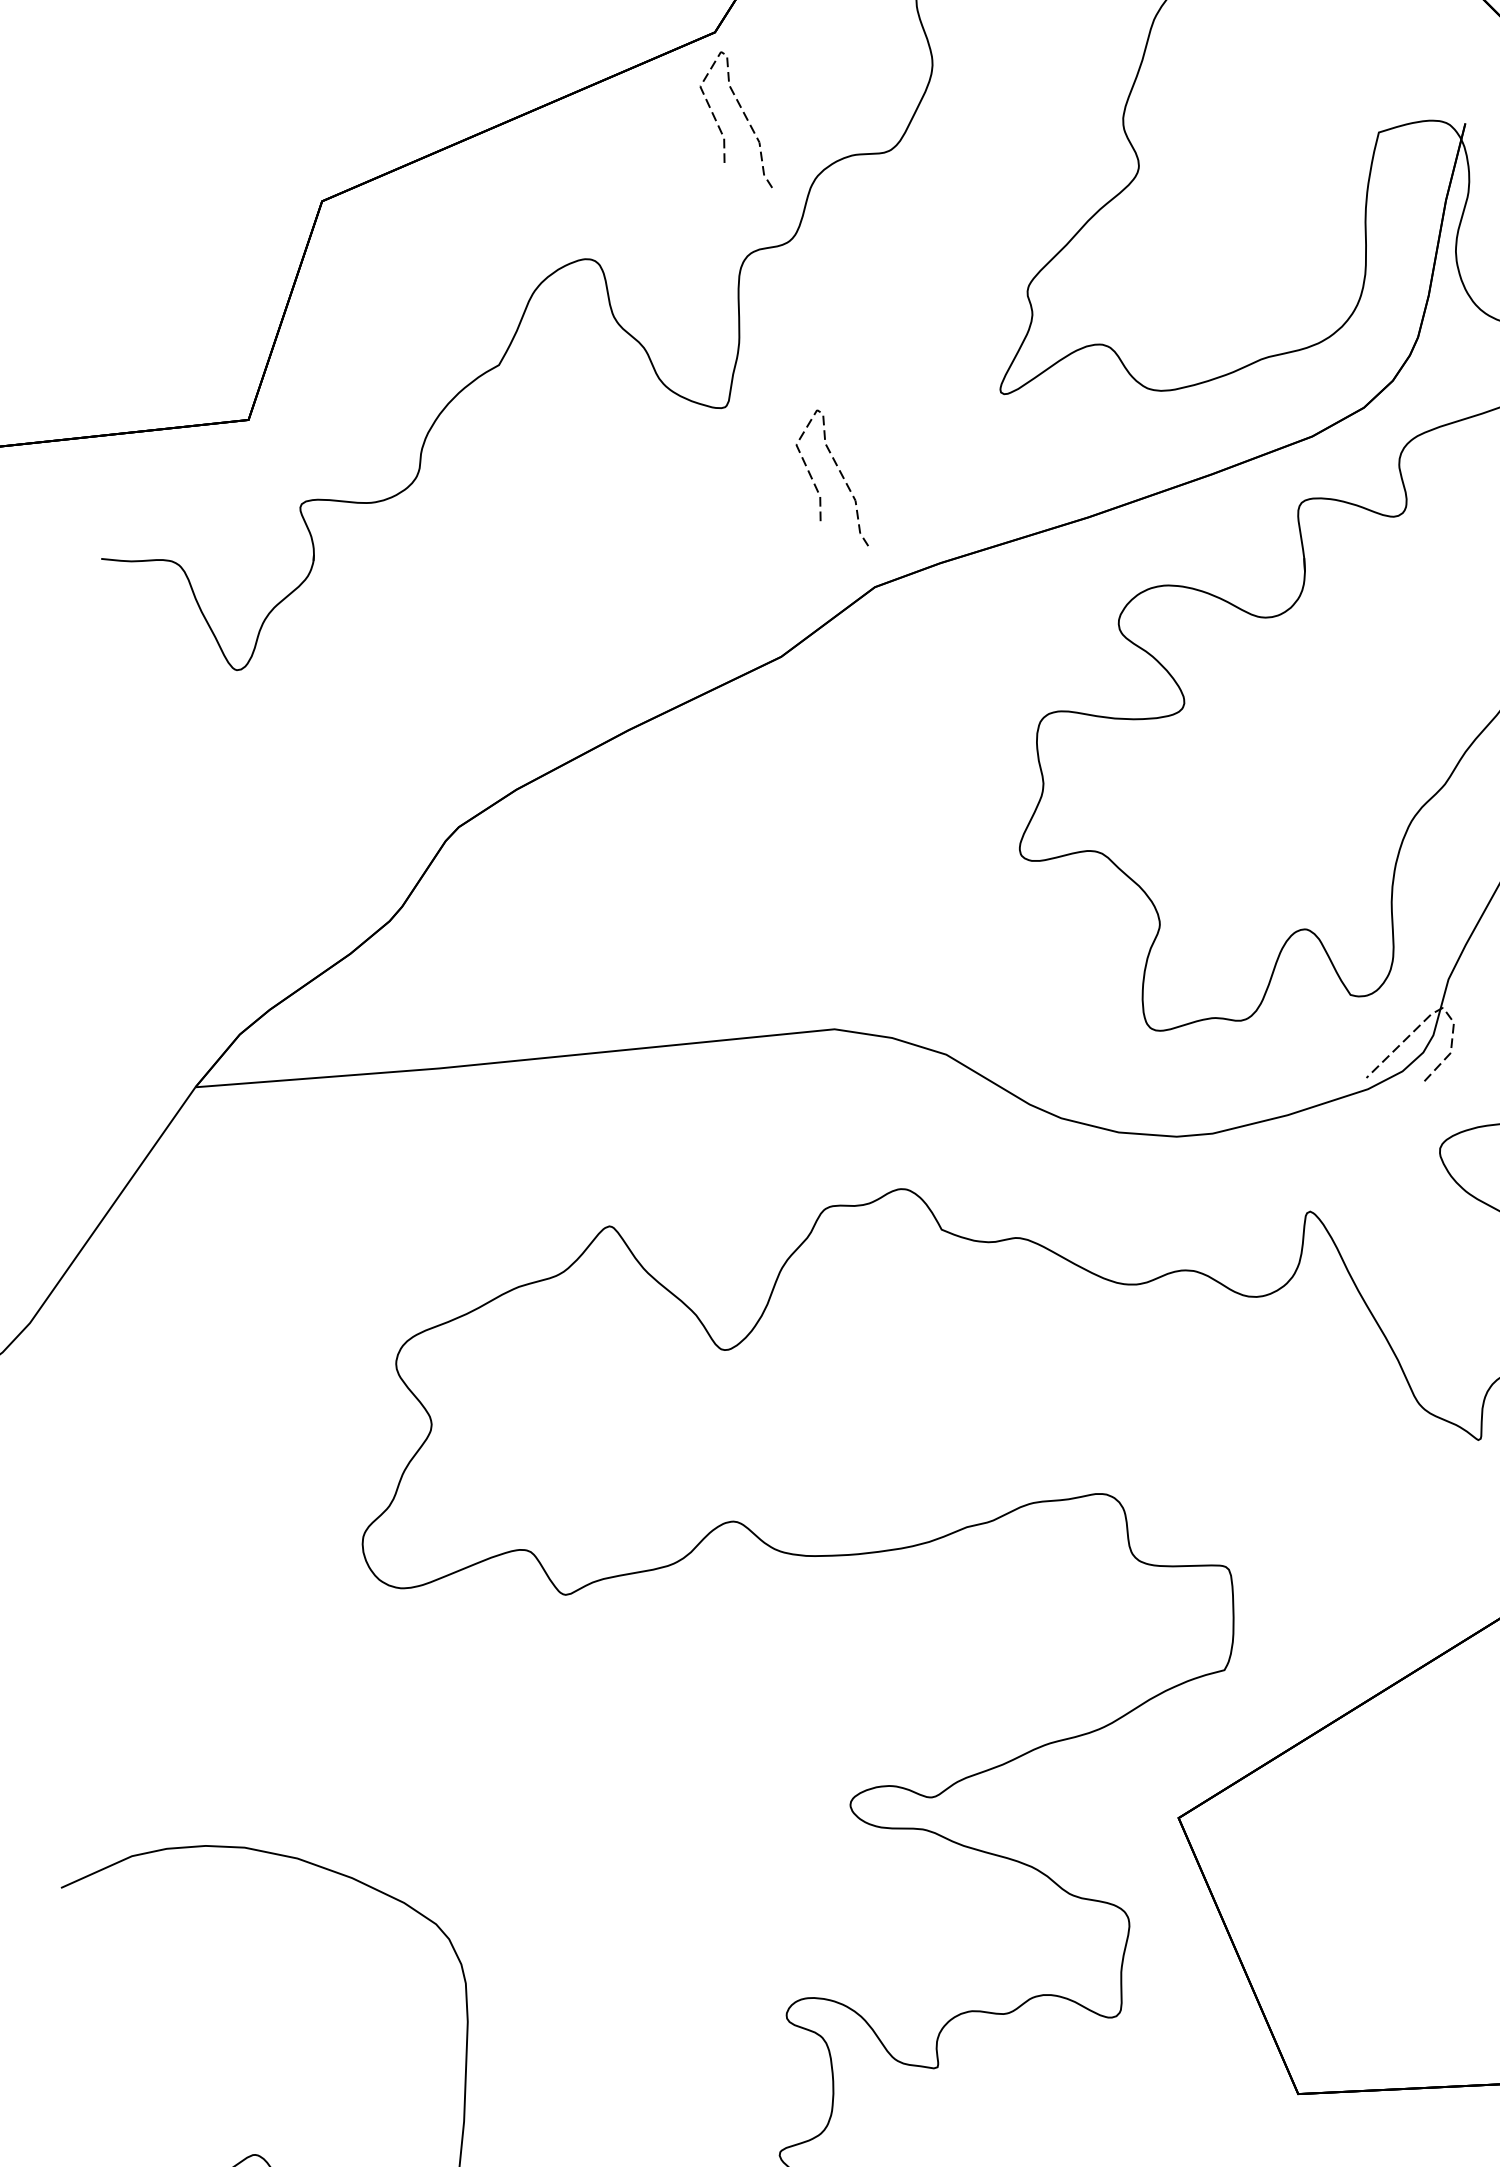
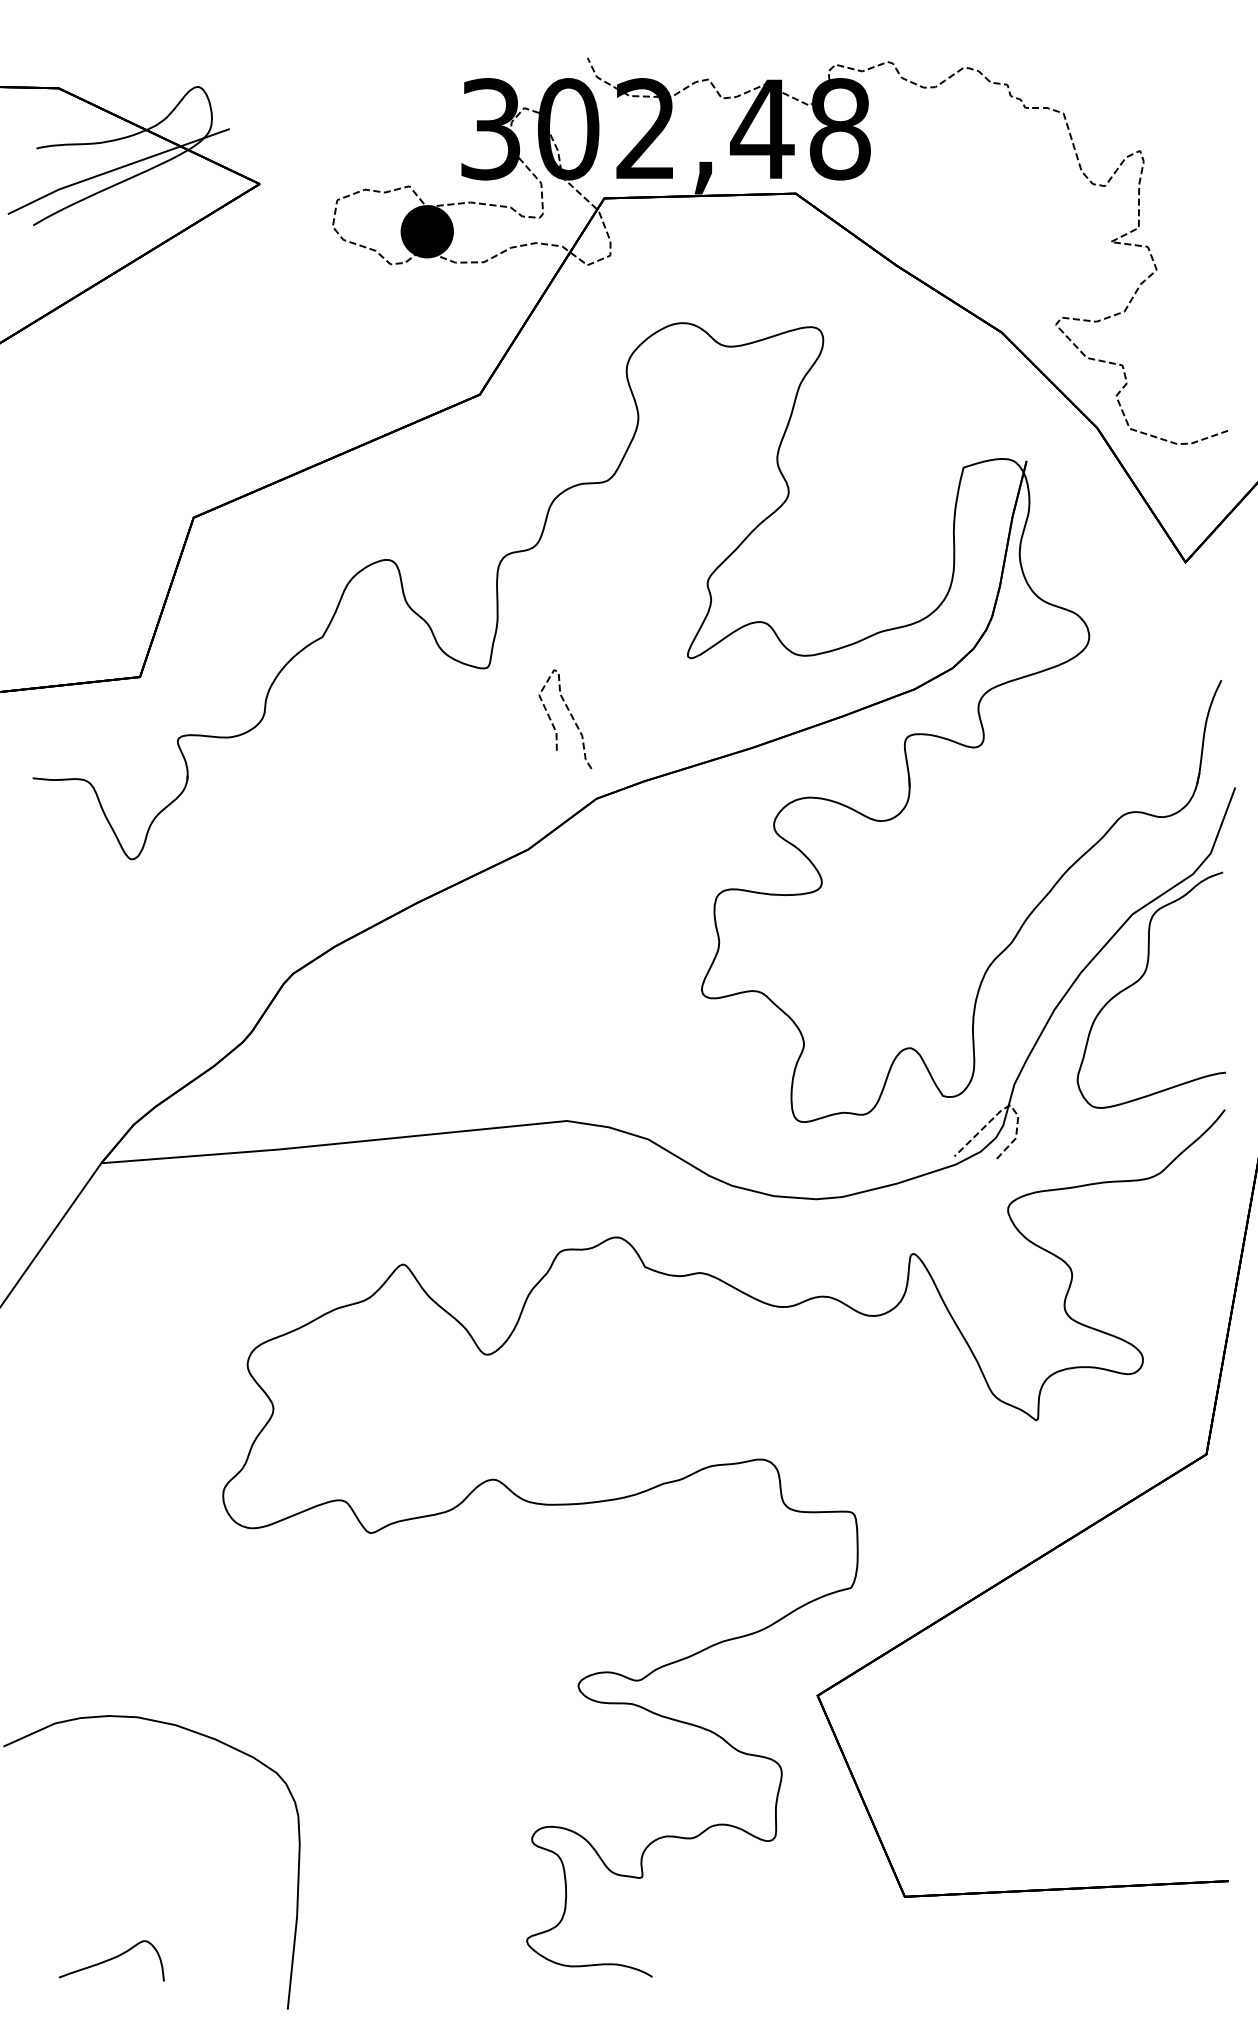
curve: (744, 117) -> (501, 456), removed

